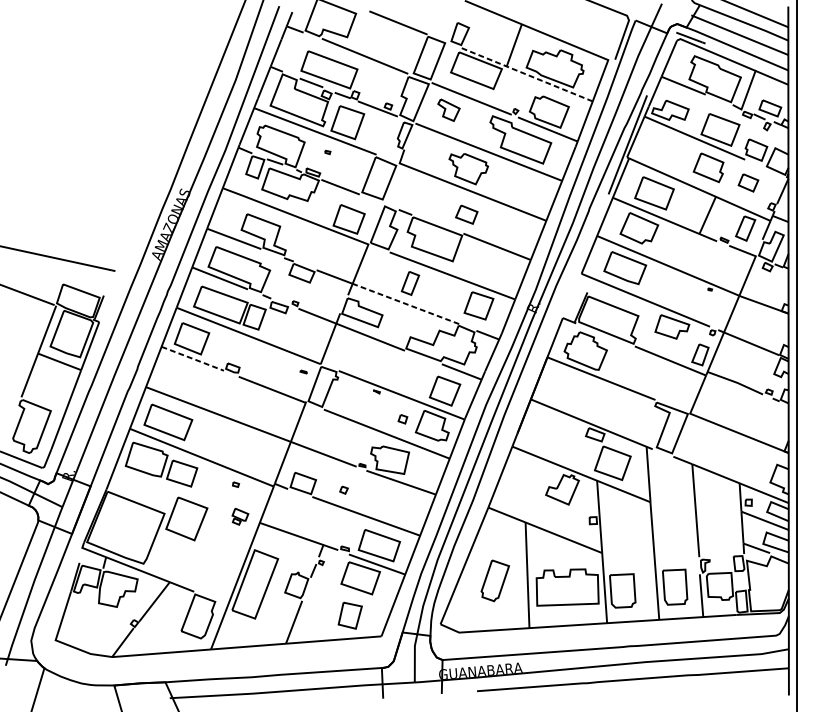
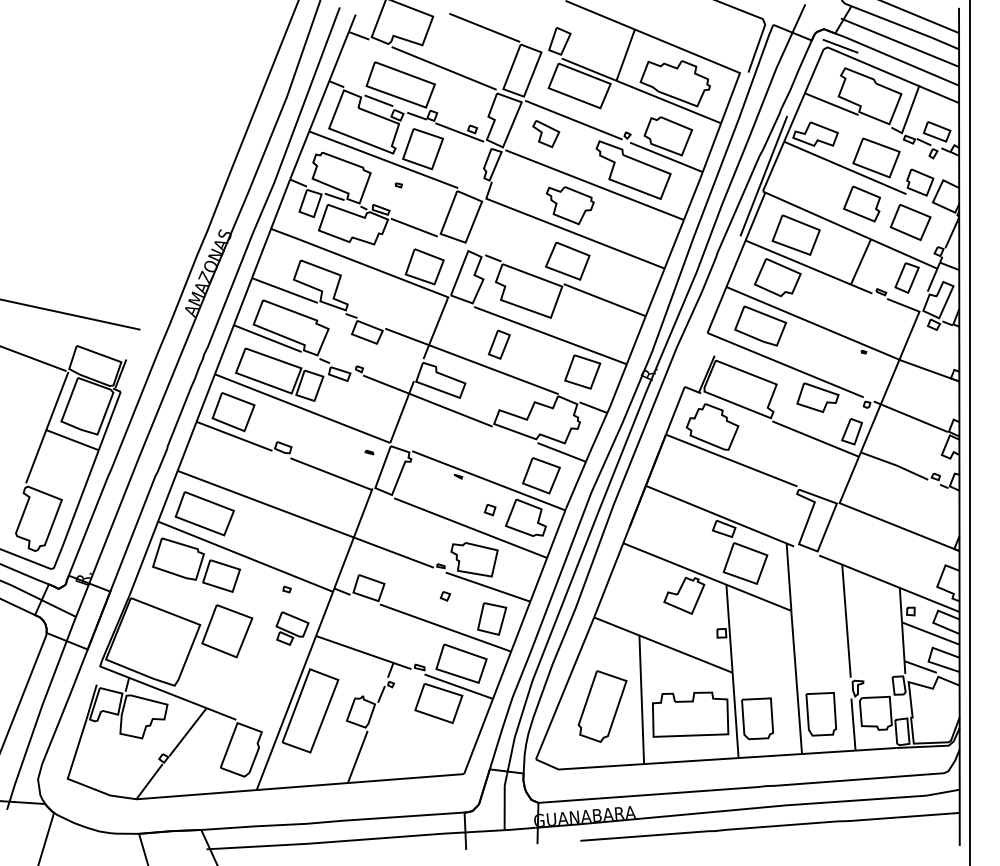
line: (527, 74) -> (641, 90), dashed -> solid
part: (748, 182) -> (910, 222), size x1.67
part: (466, 214) -> (567, 260), size x1.67
line: (405, 303) -> (493, 369), dashed -> solid
line: (192, 358) -> (234, 436), dashed -> solid
part: (344, 490) -> (445, 596), moved
part: (240, 516) -> (292, 628), size x1.67
part: (495, 580) -> (602, 706), size x1.43
part: (350, 615) -> (492, 618), moved

